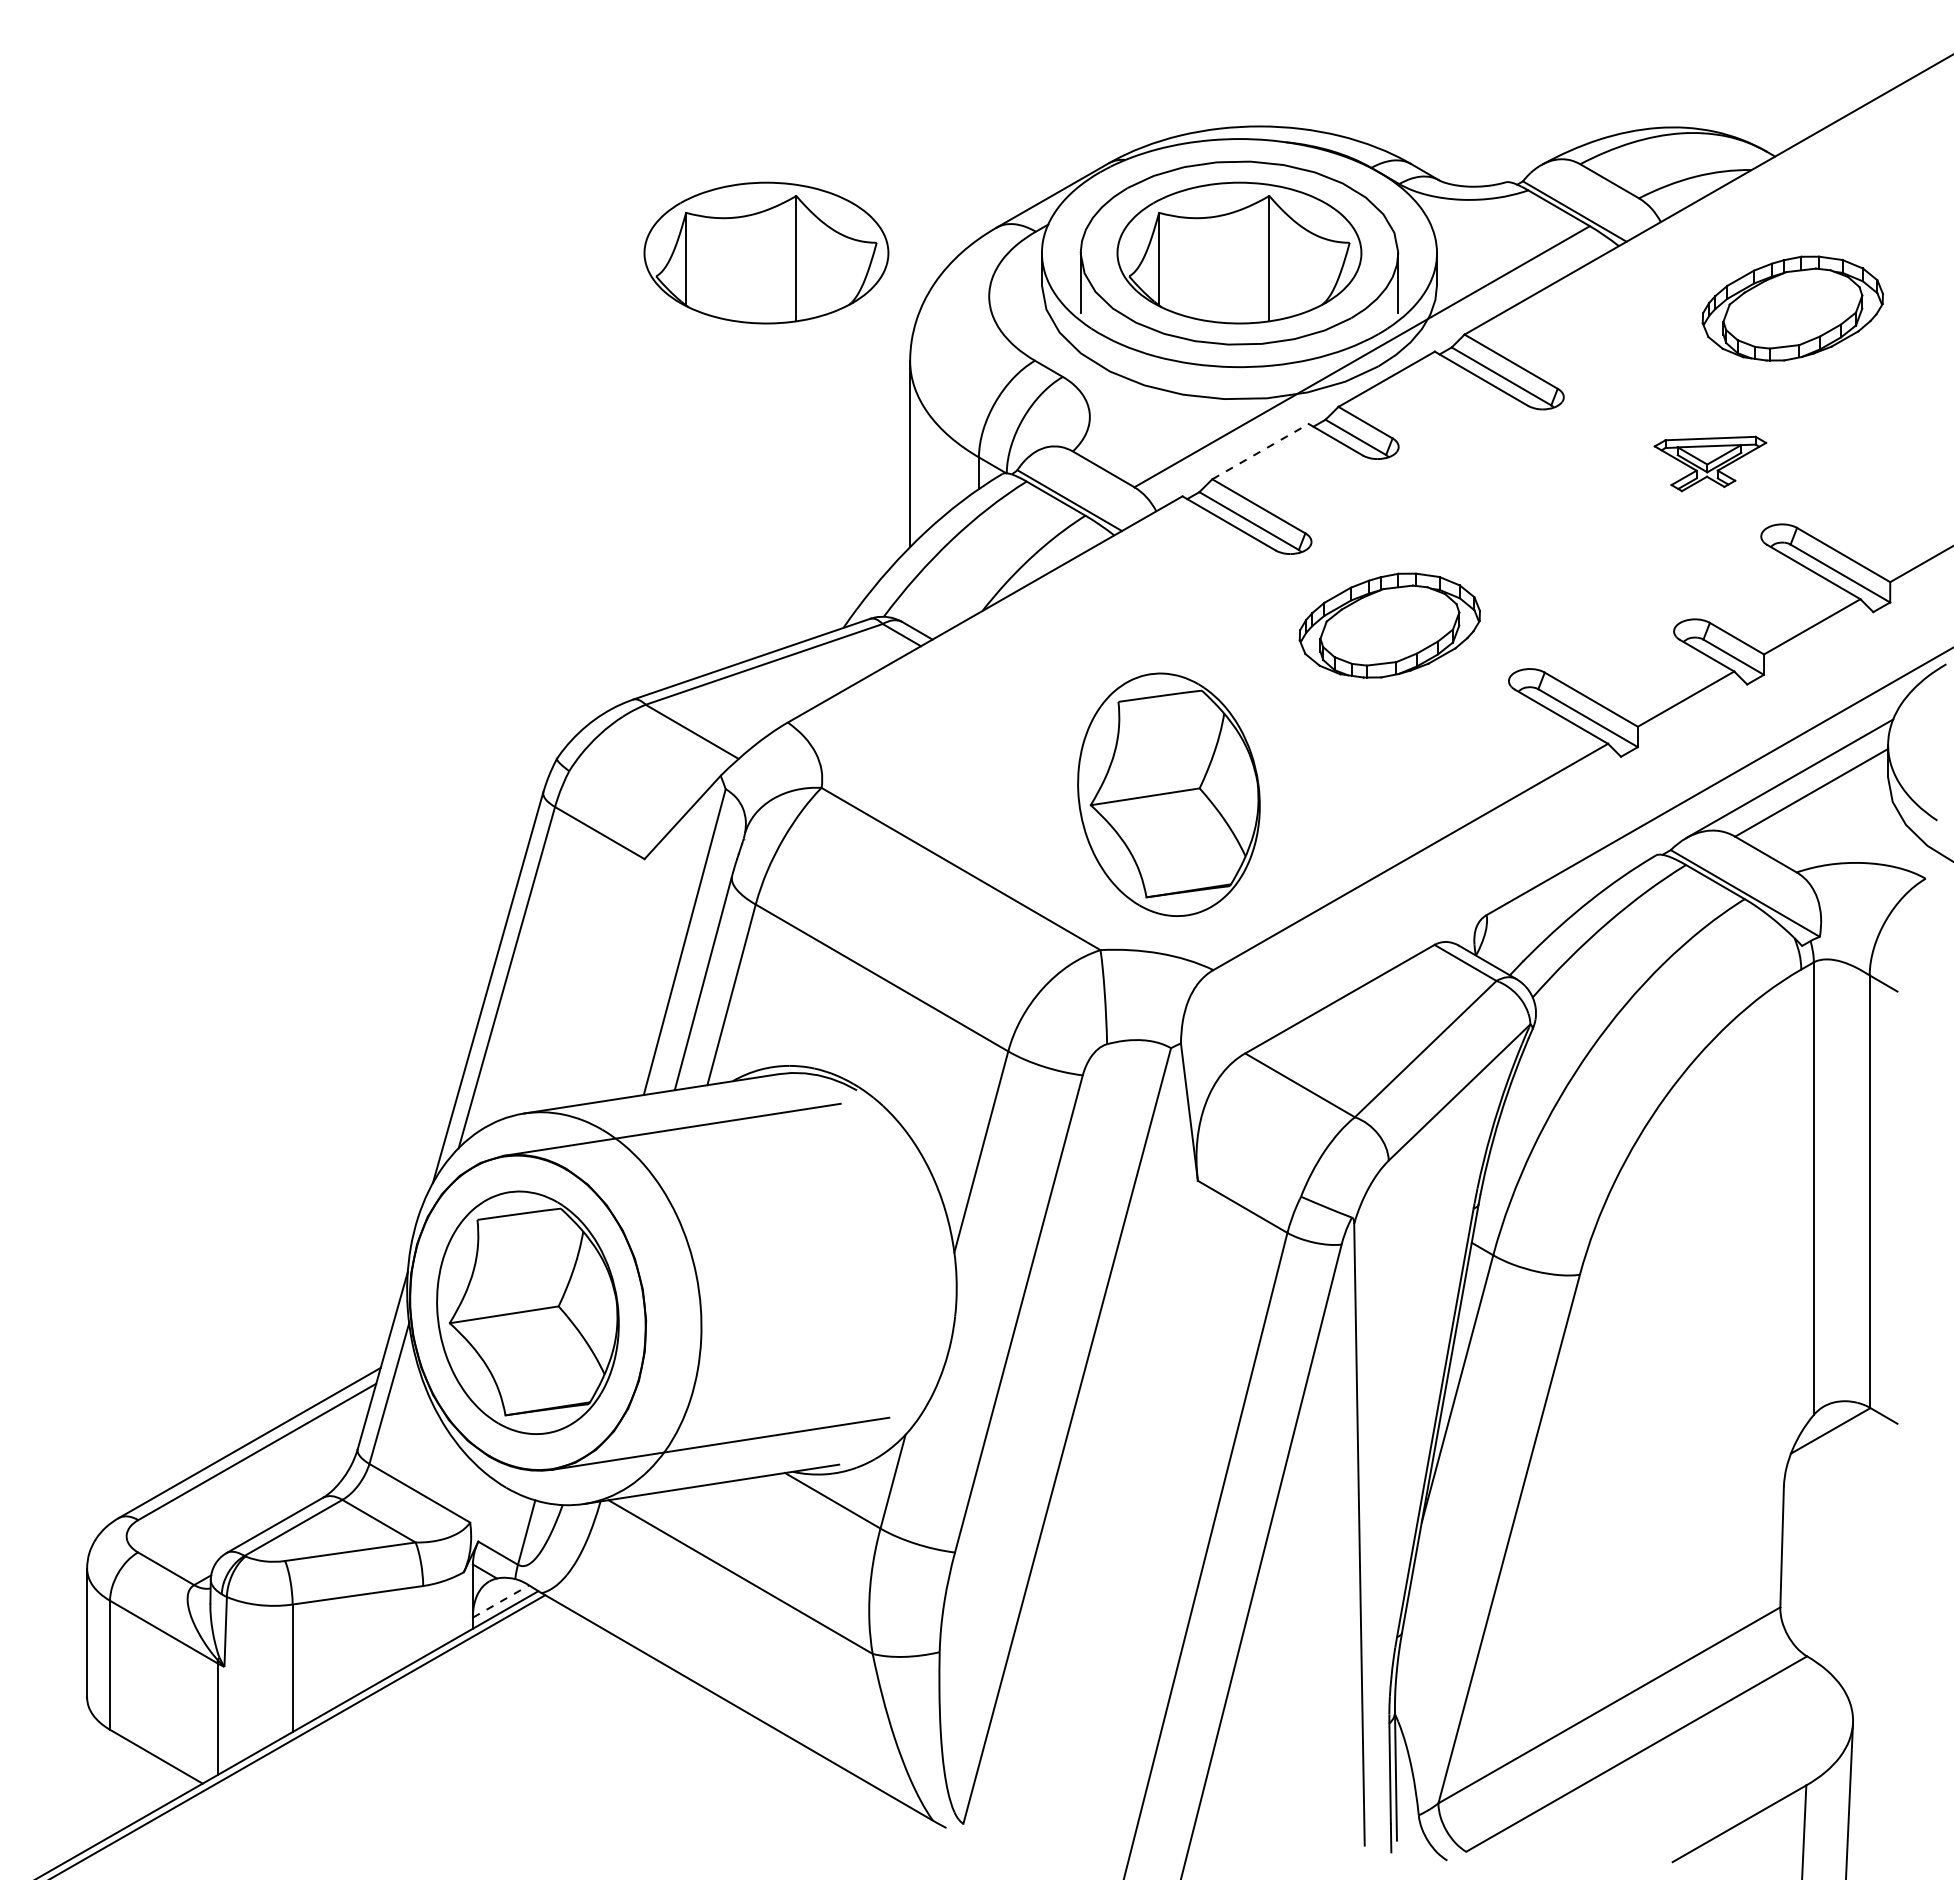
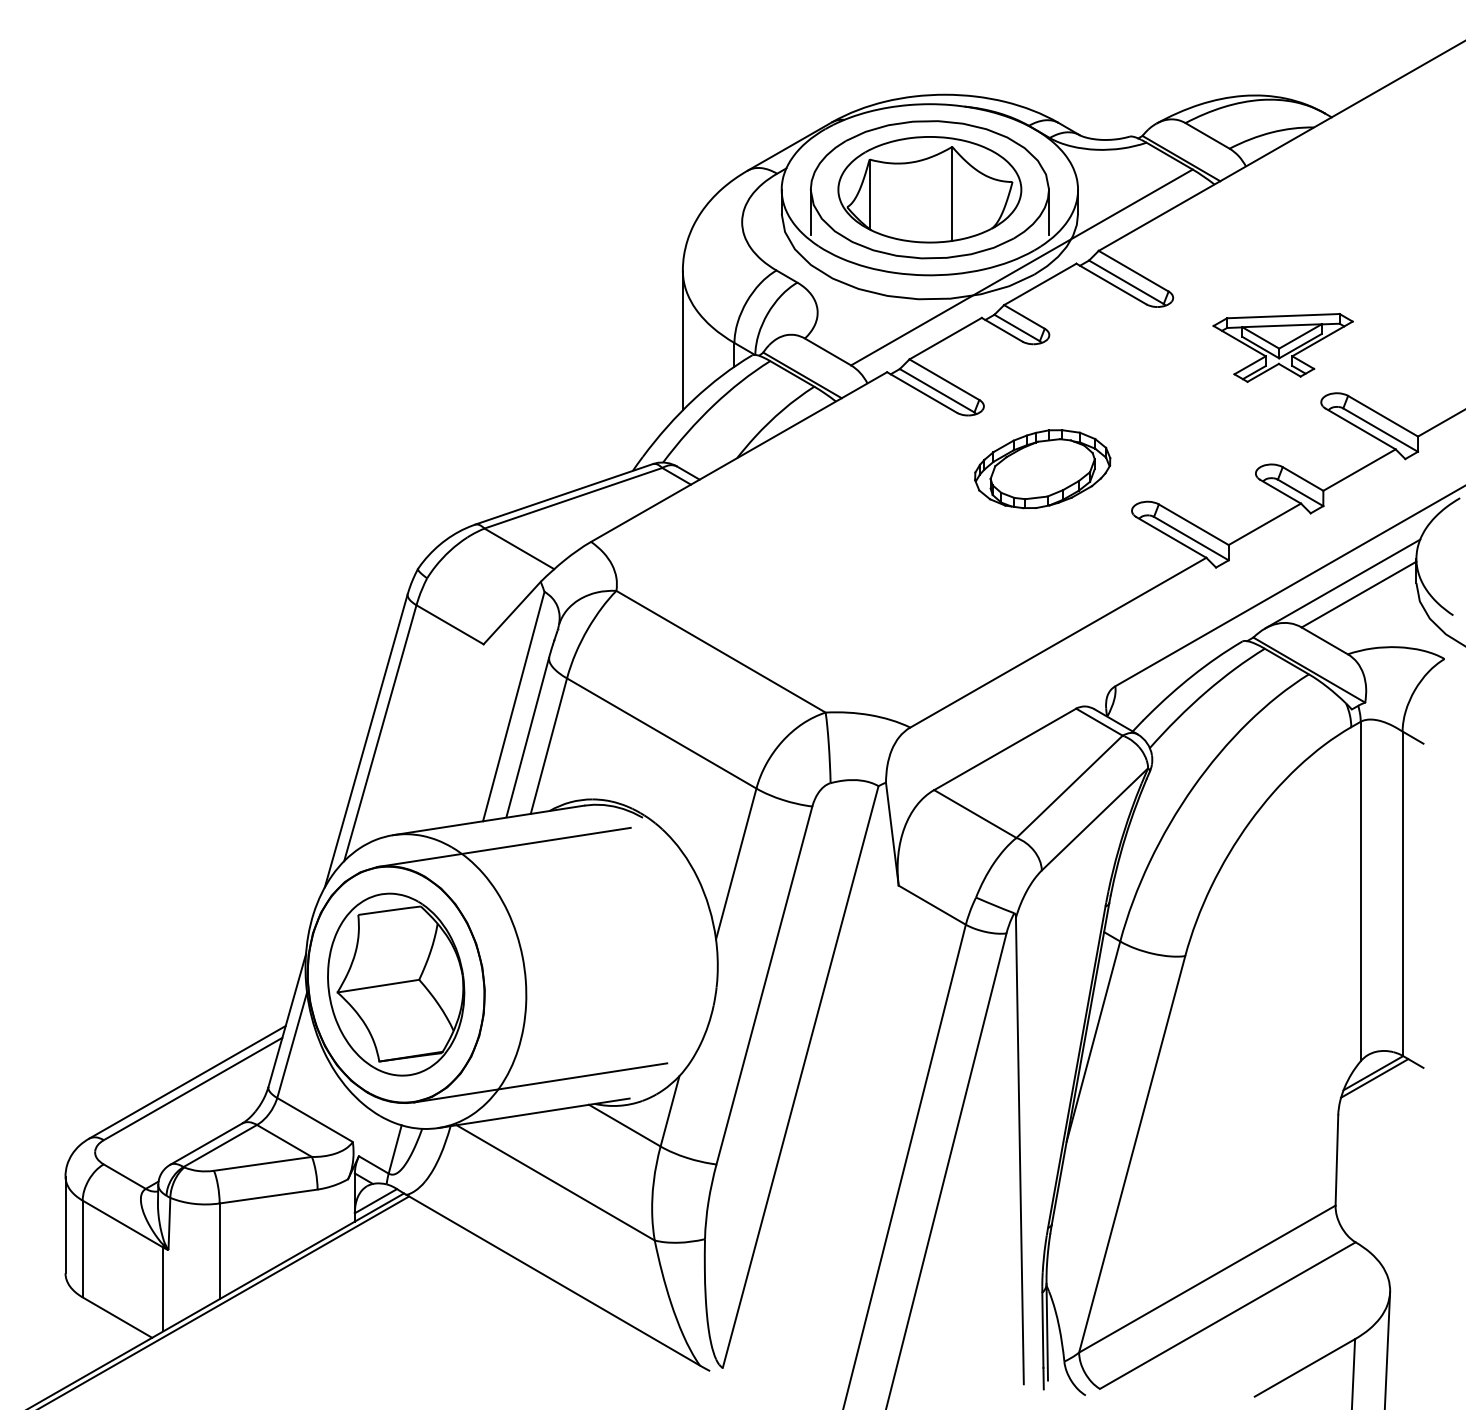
part: (766, 252) -> (575, 189), removed
part: (1792, 308) -> (1344, 231), removed
line: (1260, 451) -> (945, 338), dashed -> solid
part: (1710, 463) -> (1283, 347), size x1.67
part: (1168, 794) -> (876, 595), removed
line: (1832, 1437) -> (1374, 1078), added
line: (501, 1601) -> (376, 1201), dashed -> solid

